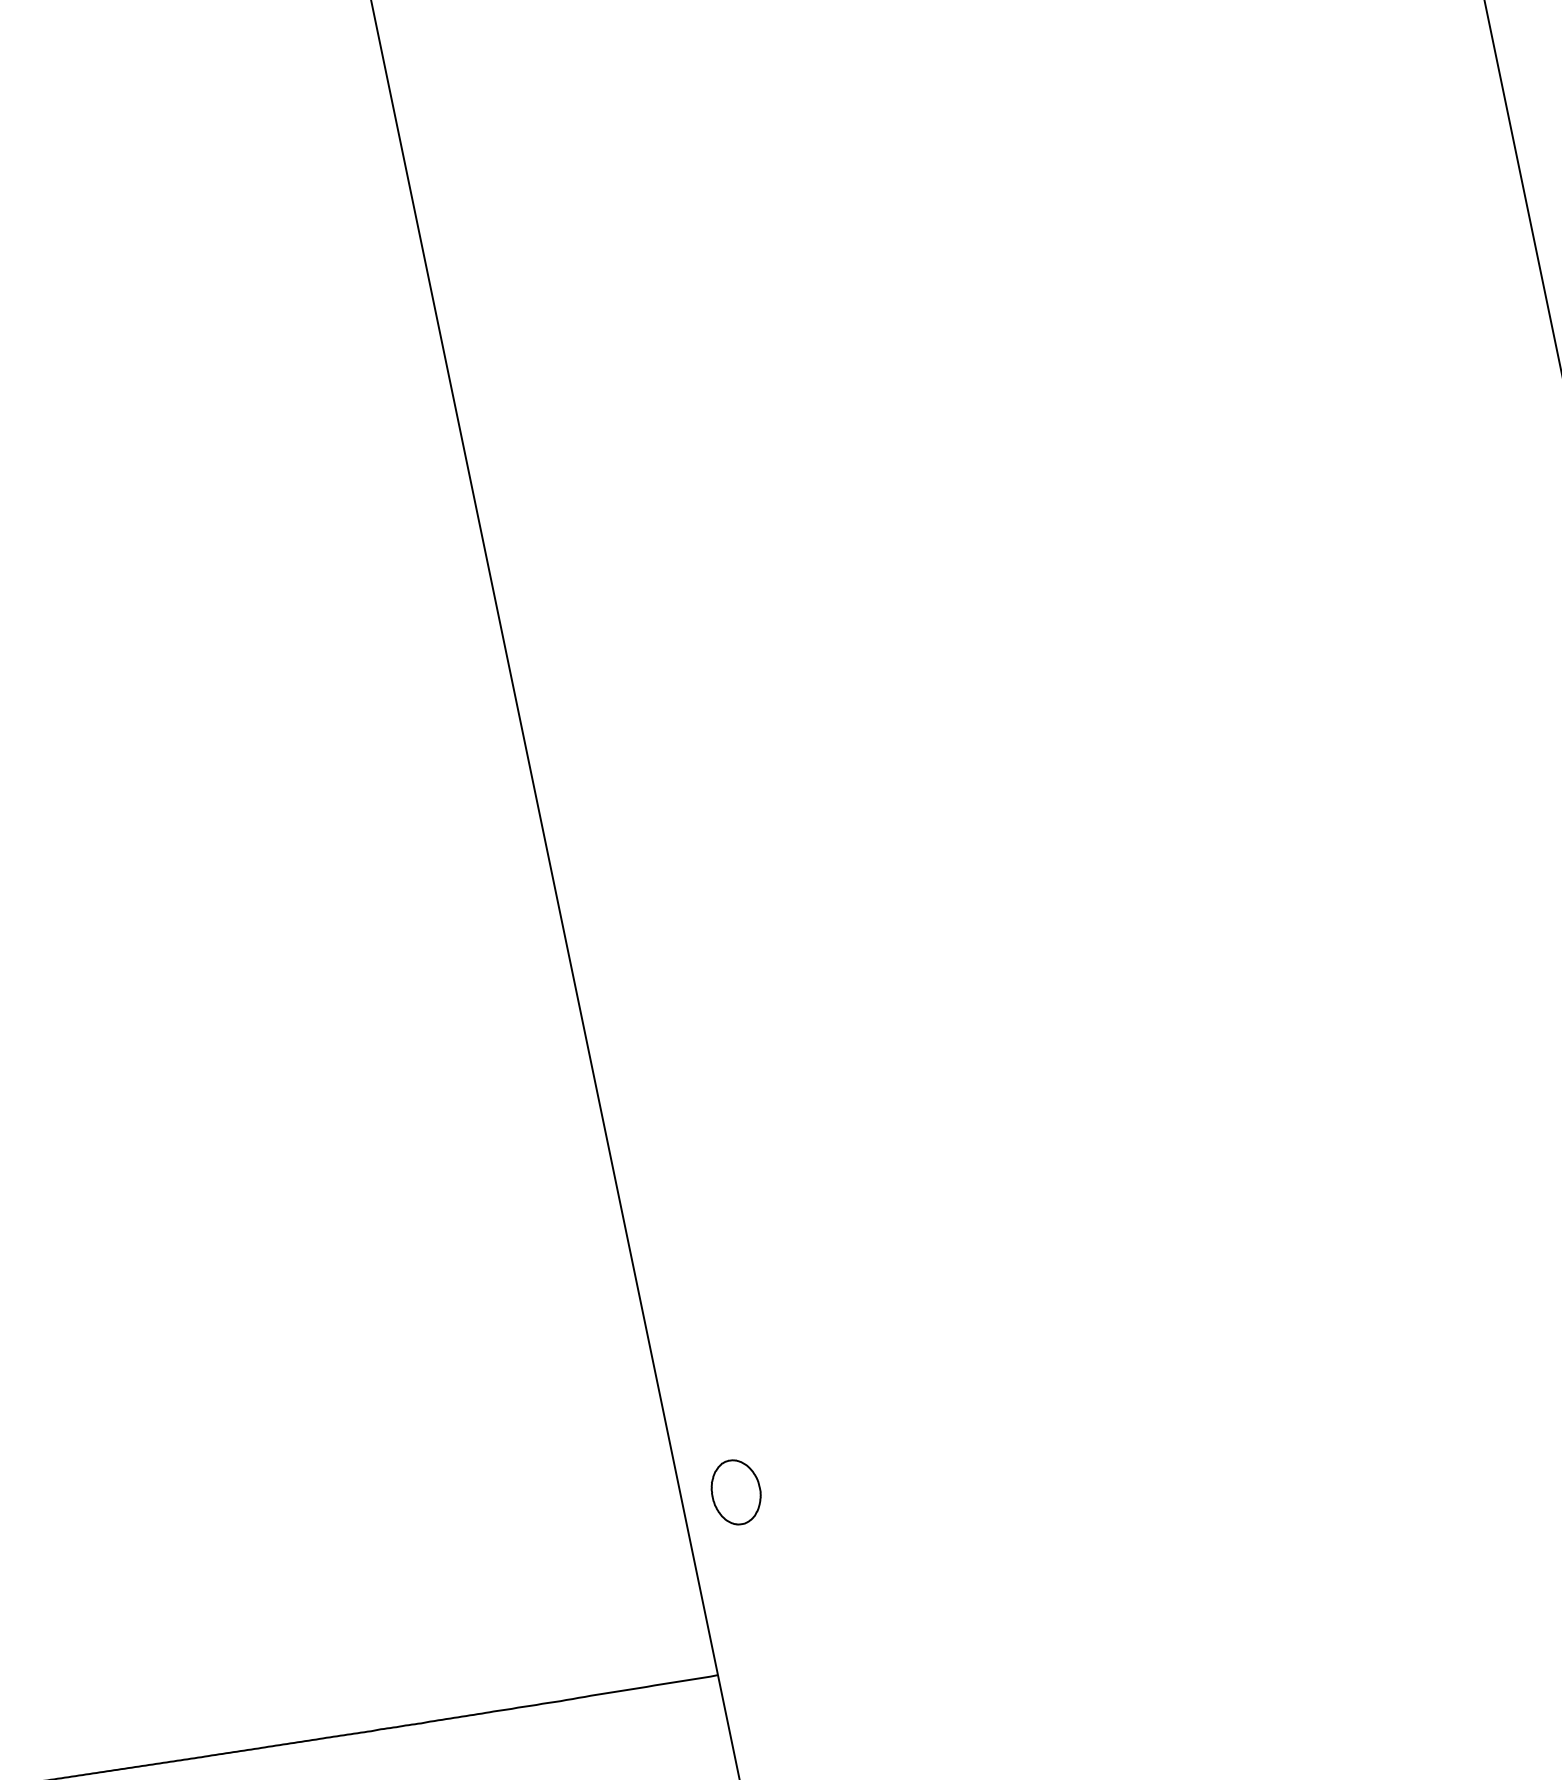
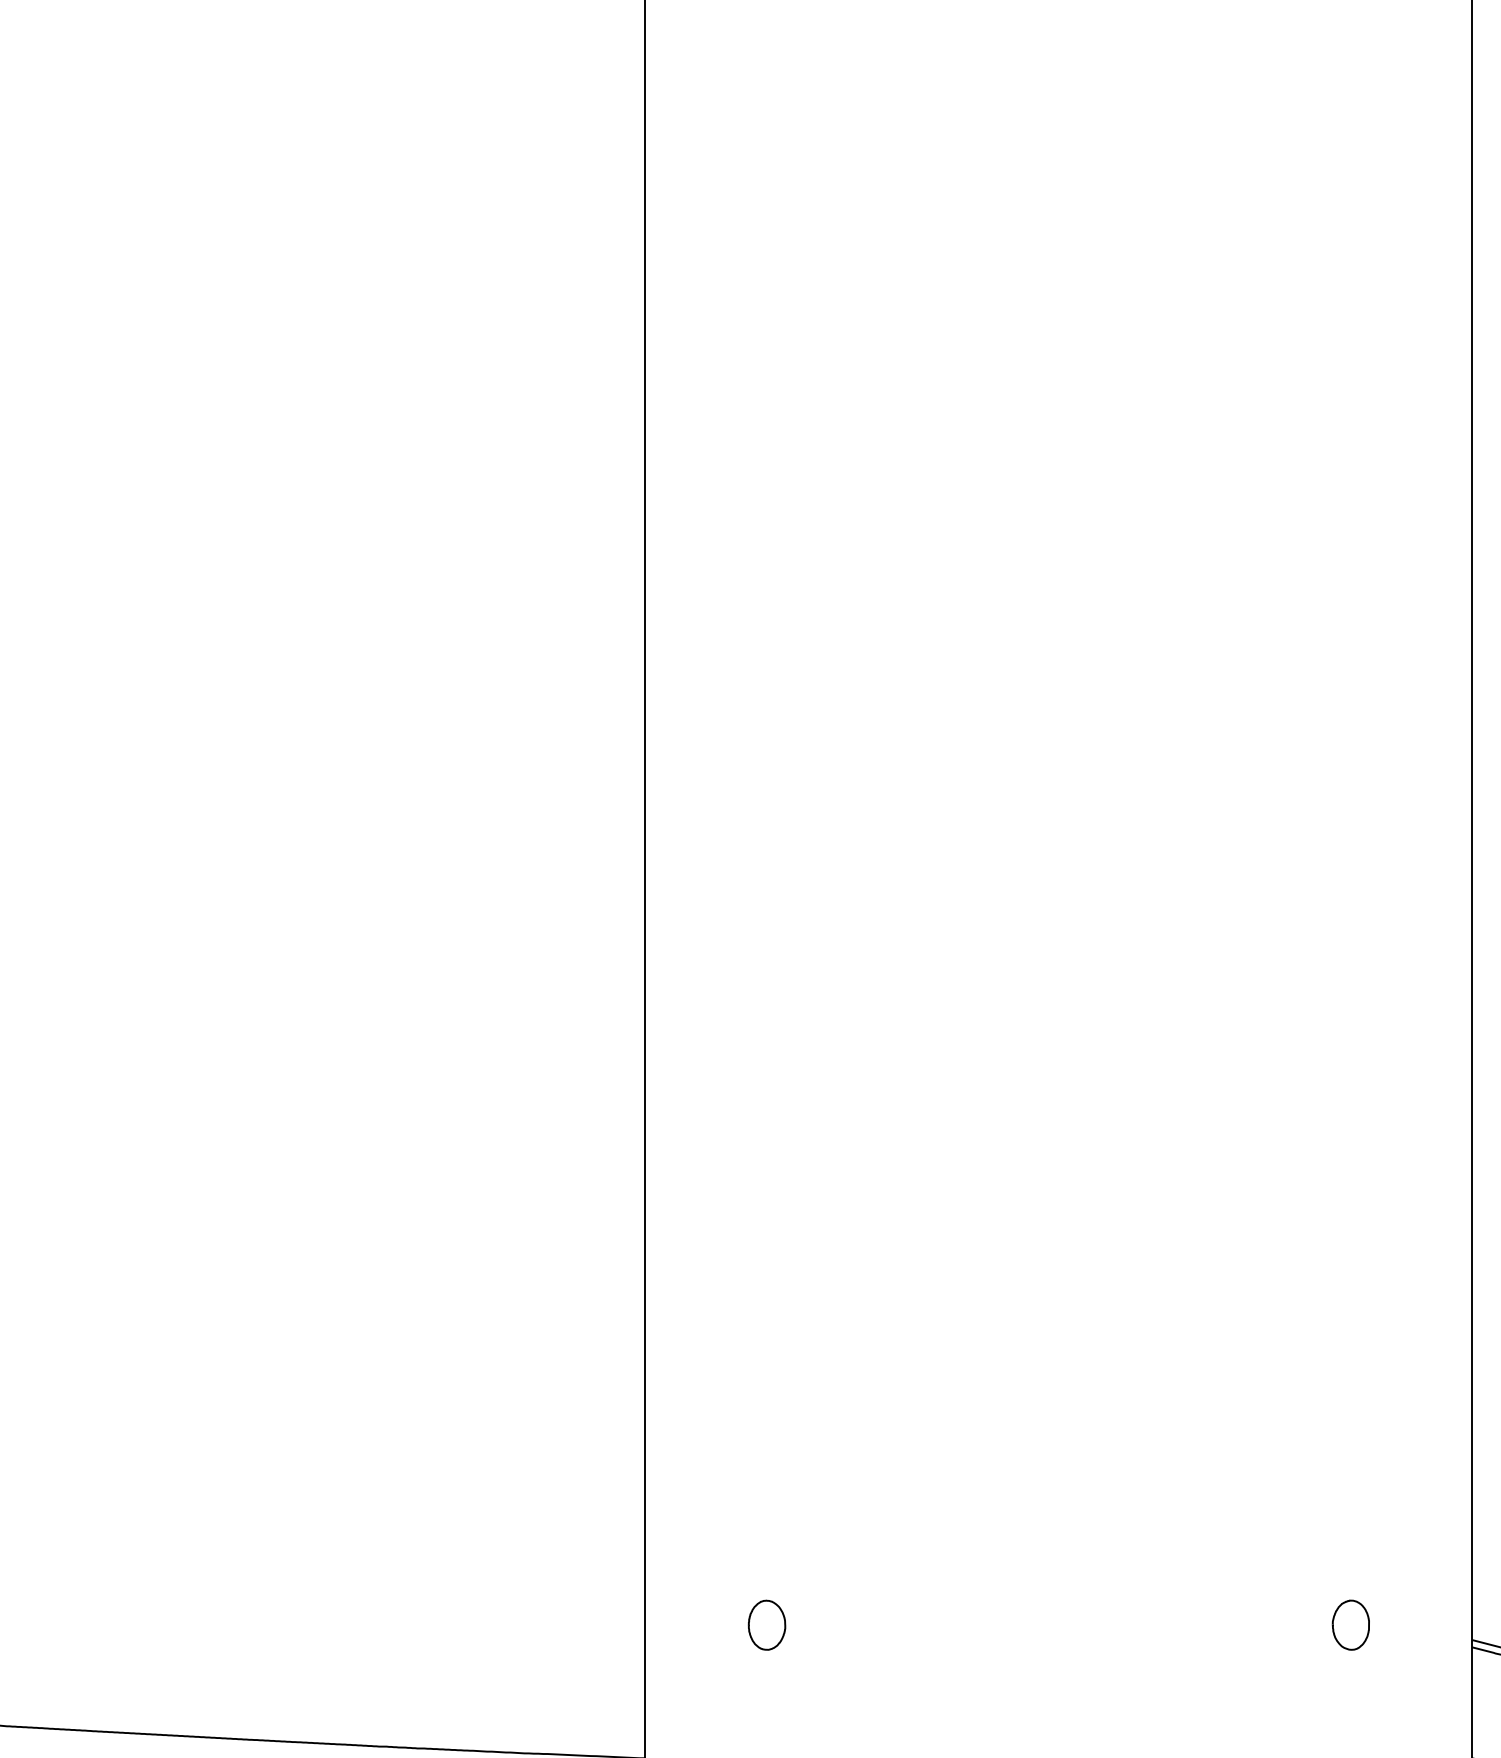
part: (735, 1491) -> (766, 1624), moved

